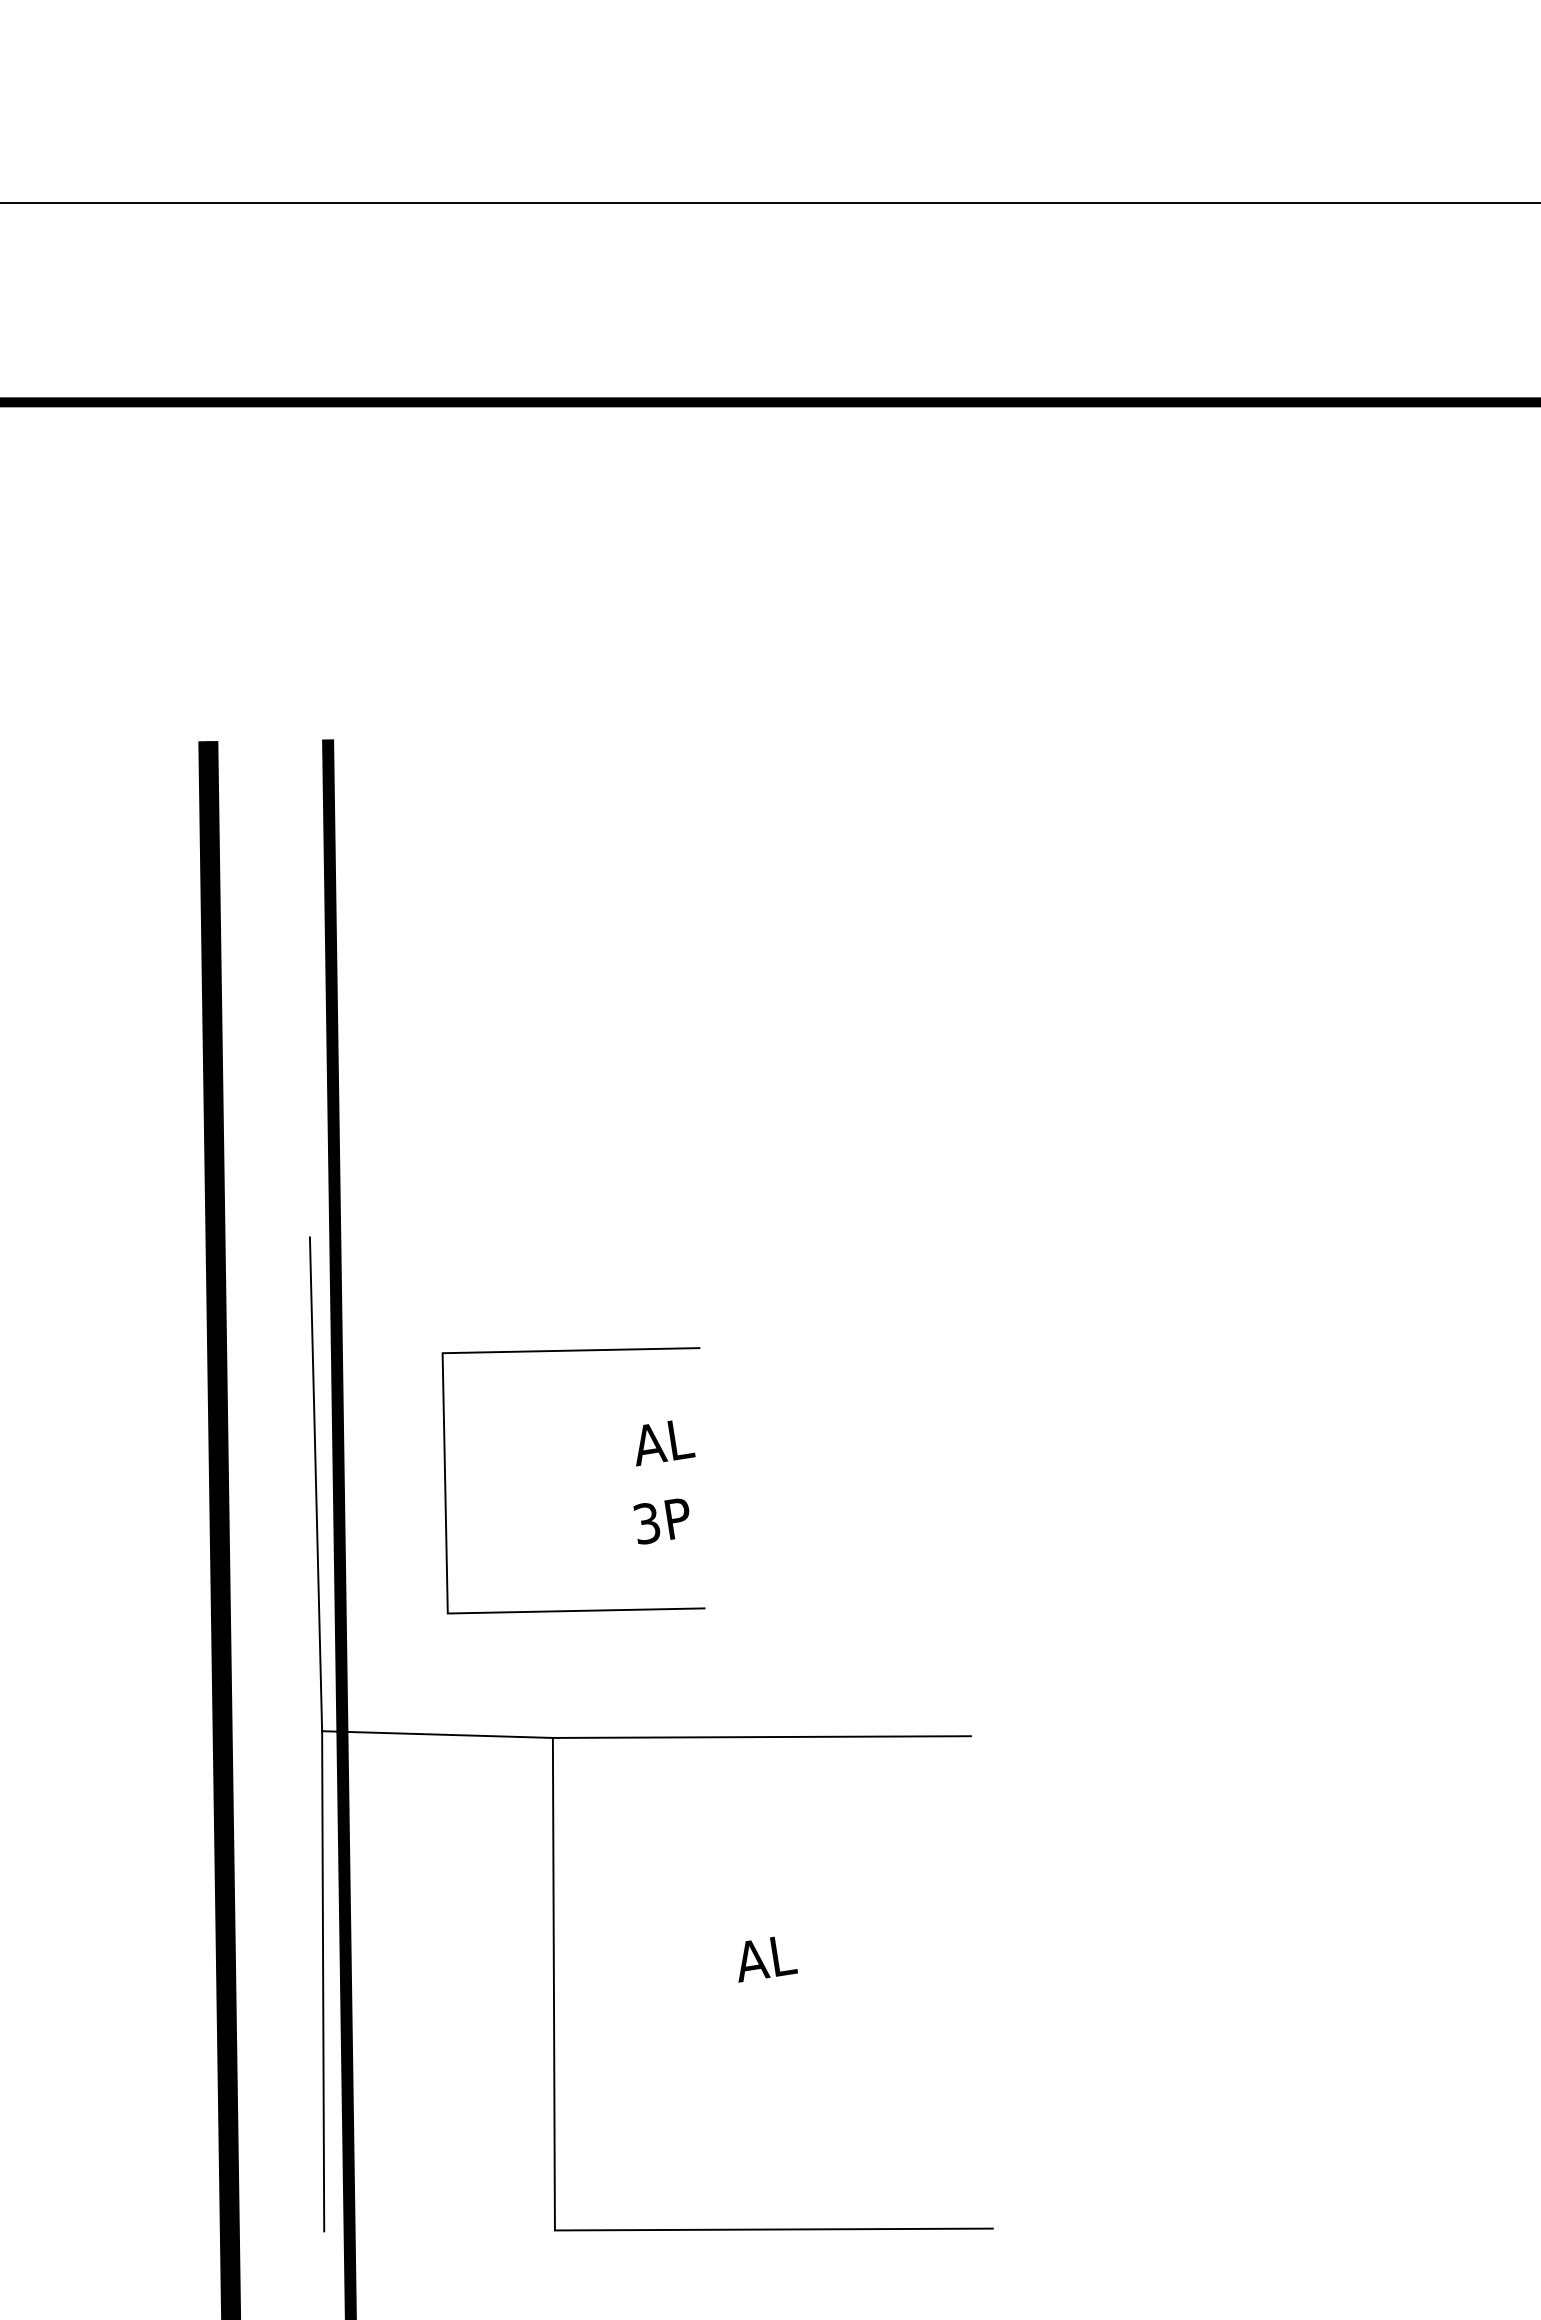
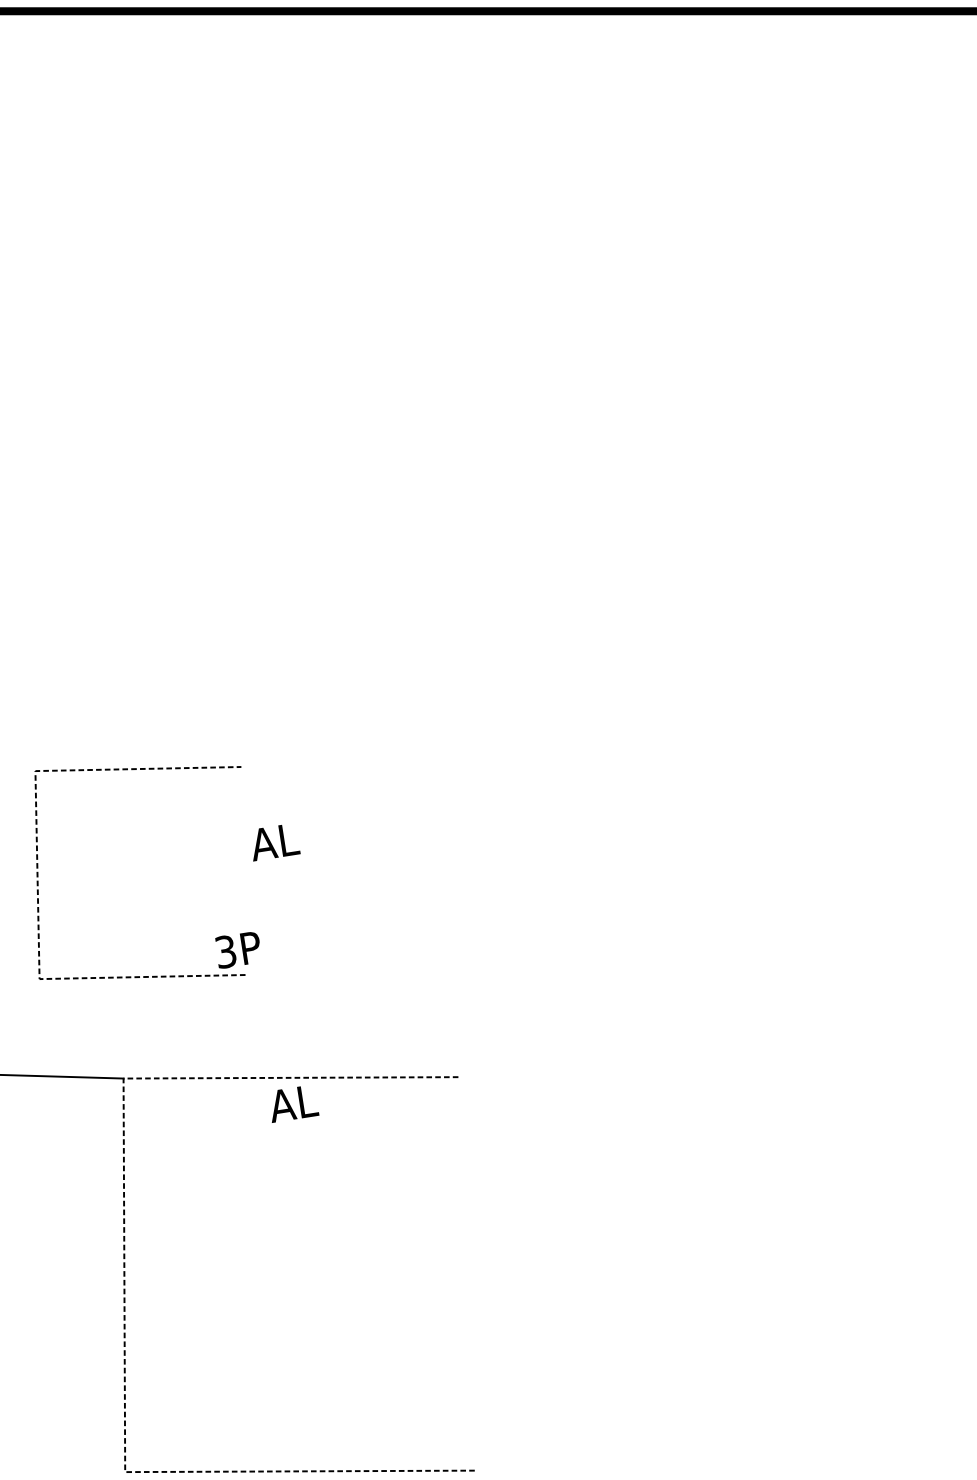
text: (665, 1443) -> (276, 843), moved
line: (445, 1482) -> (37, 874), solid -> dashed
text: (661, 1521) -> (237, 950), moved
text: (767, 1959) -> (295, 1104), moved
line: (553, 1993) -> (124, 1282), solid -> dashed

